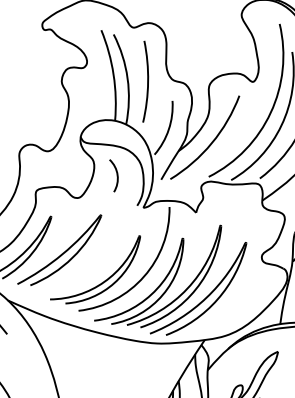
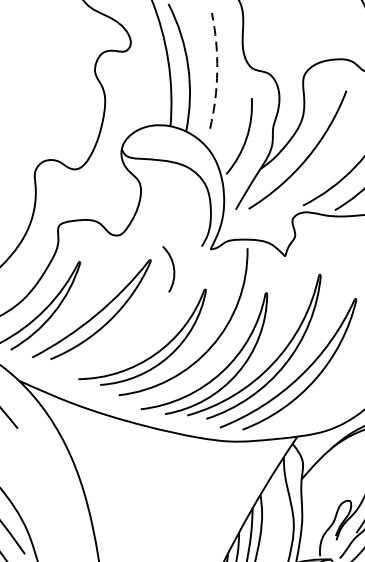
arc: (148, 81) -> (217, 70), solid -> dashed
arc: (116, 175) -> (172, 268), moved

